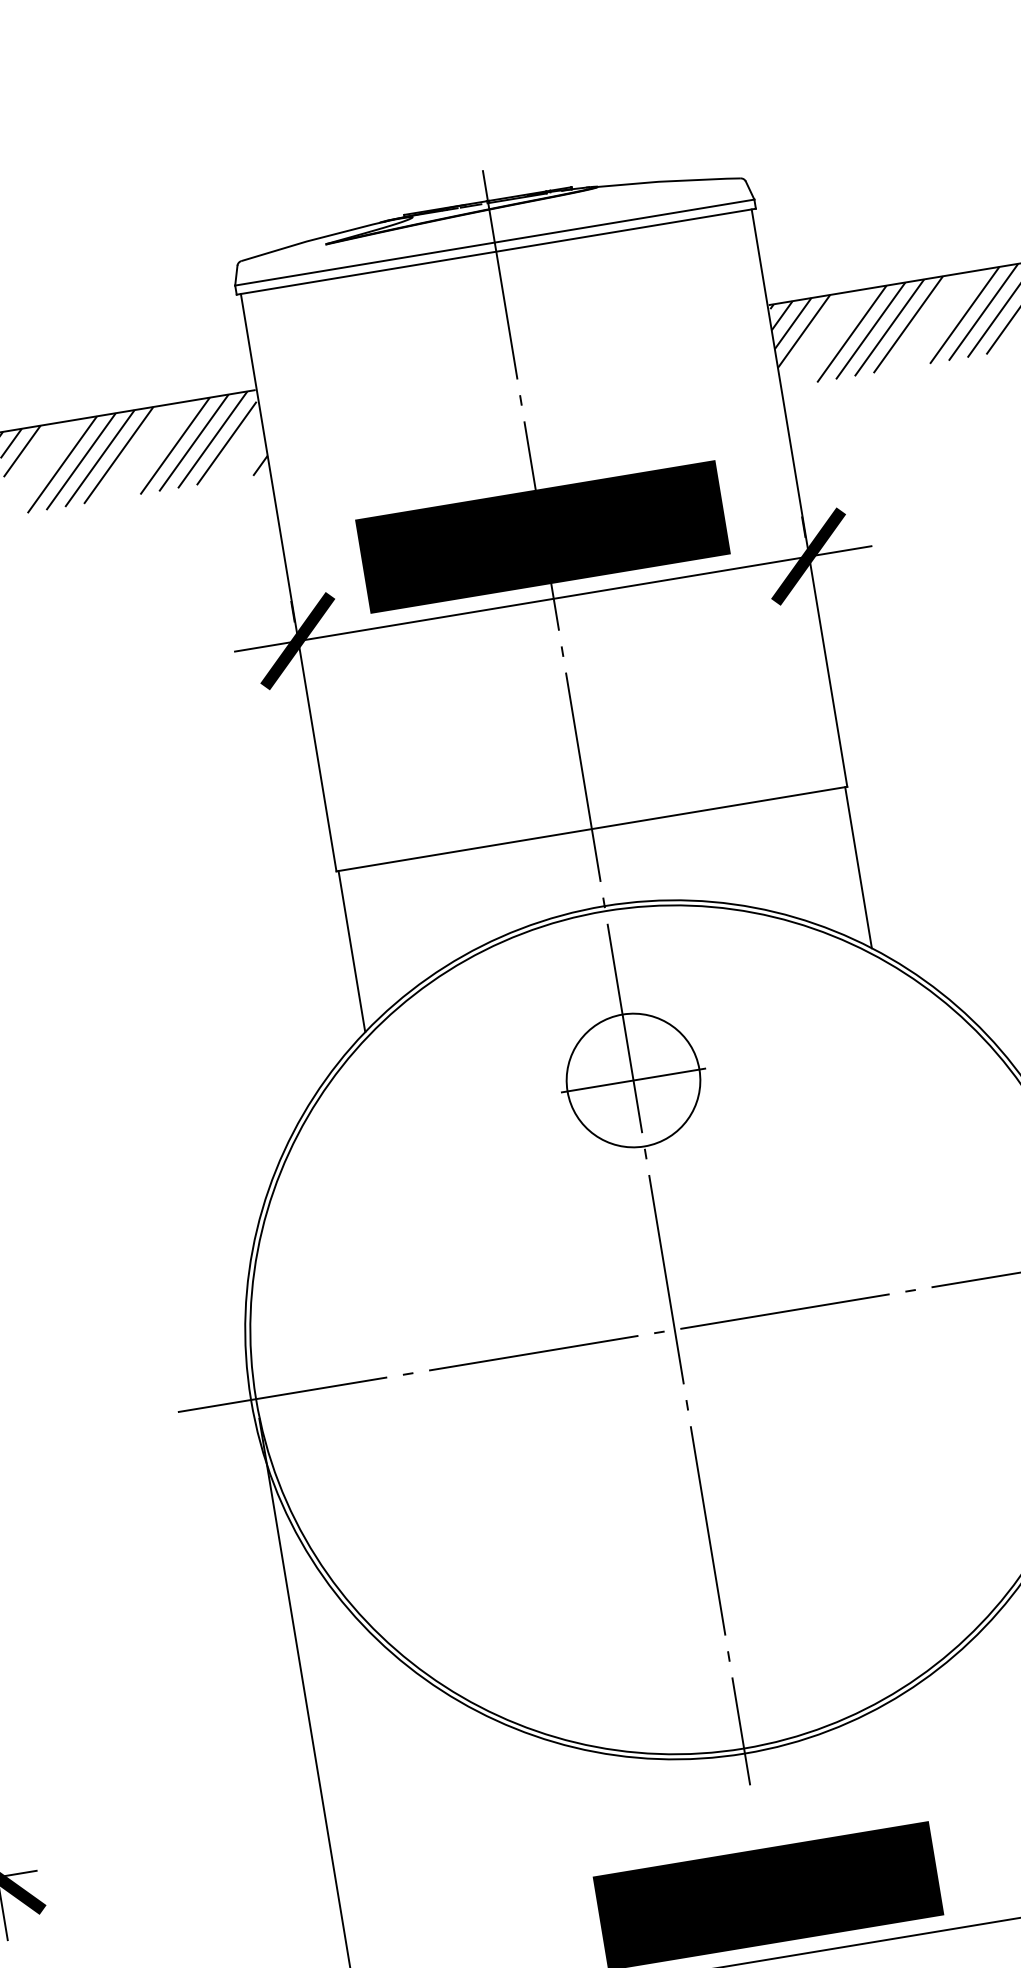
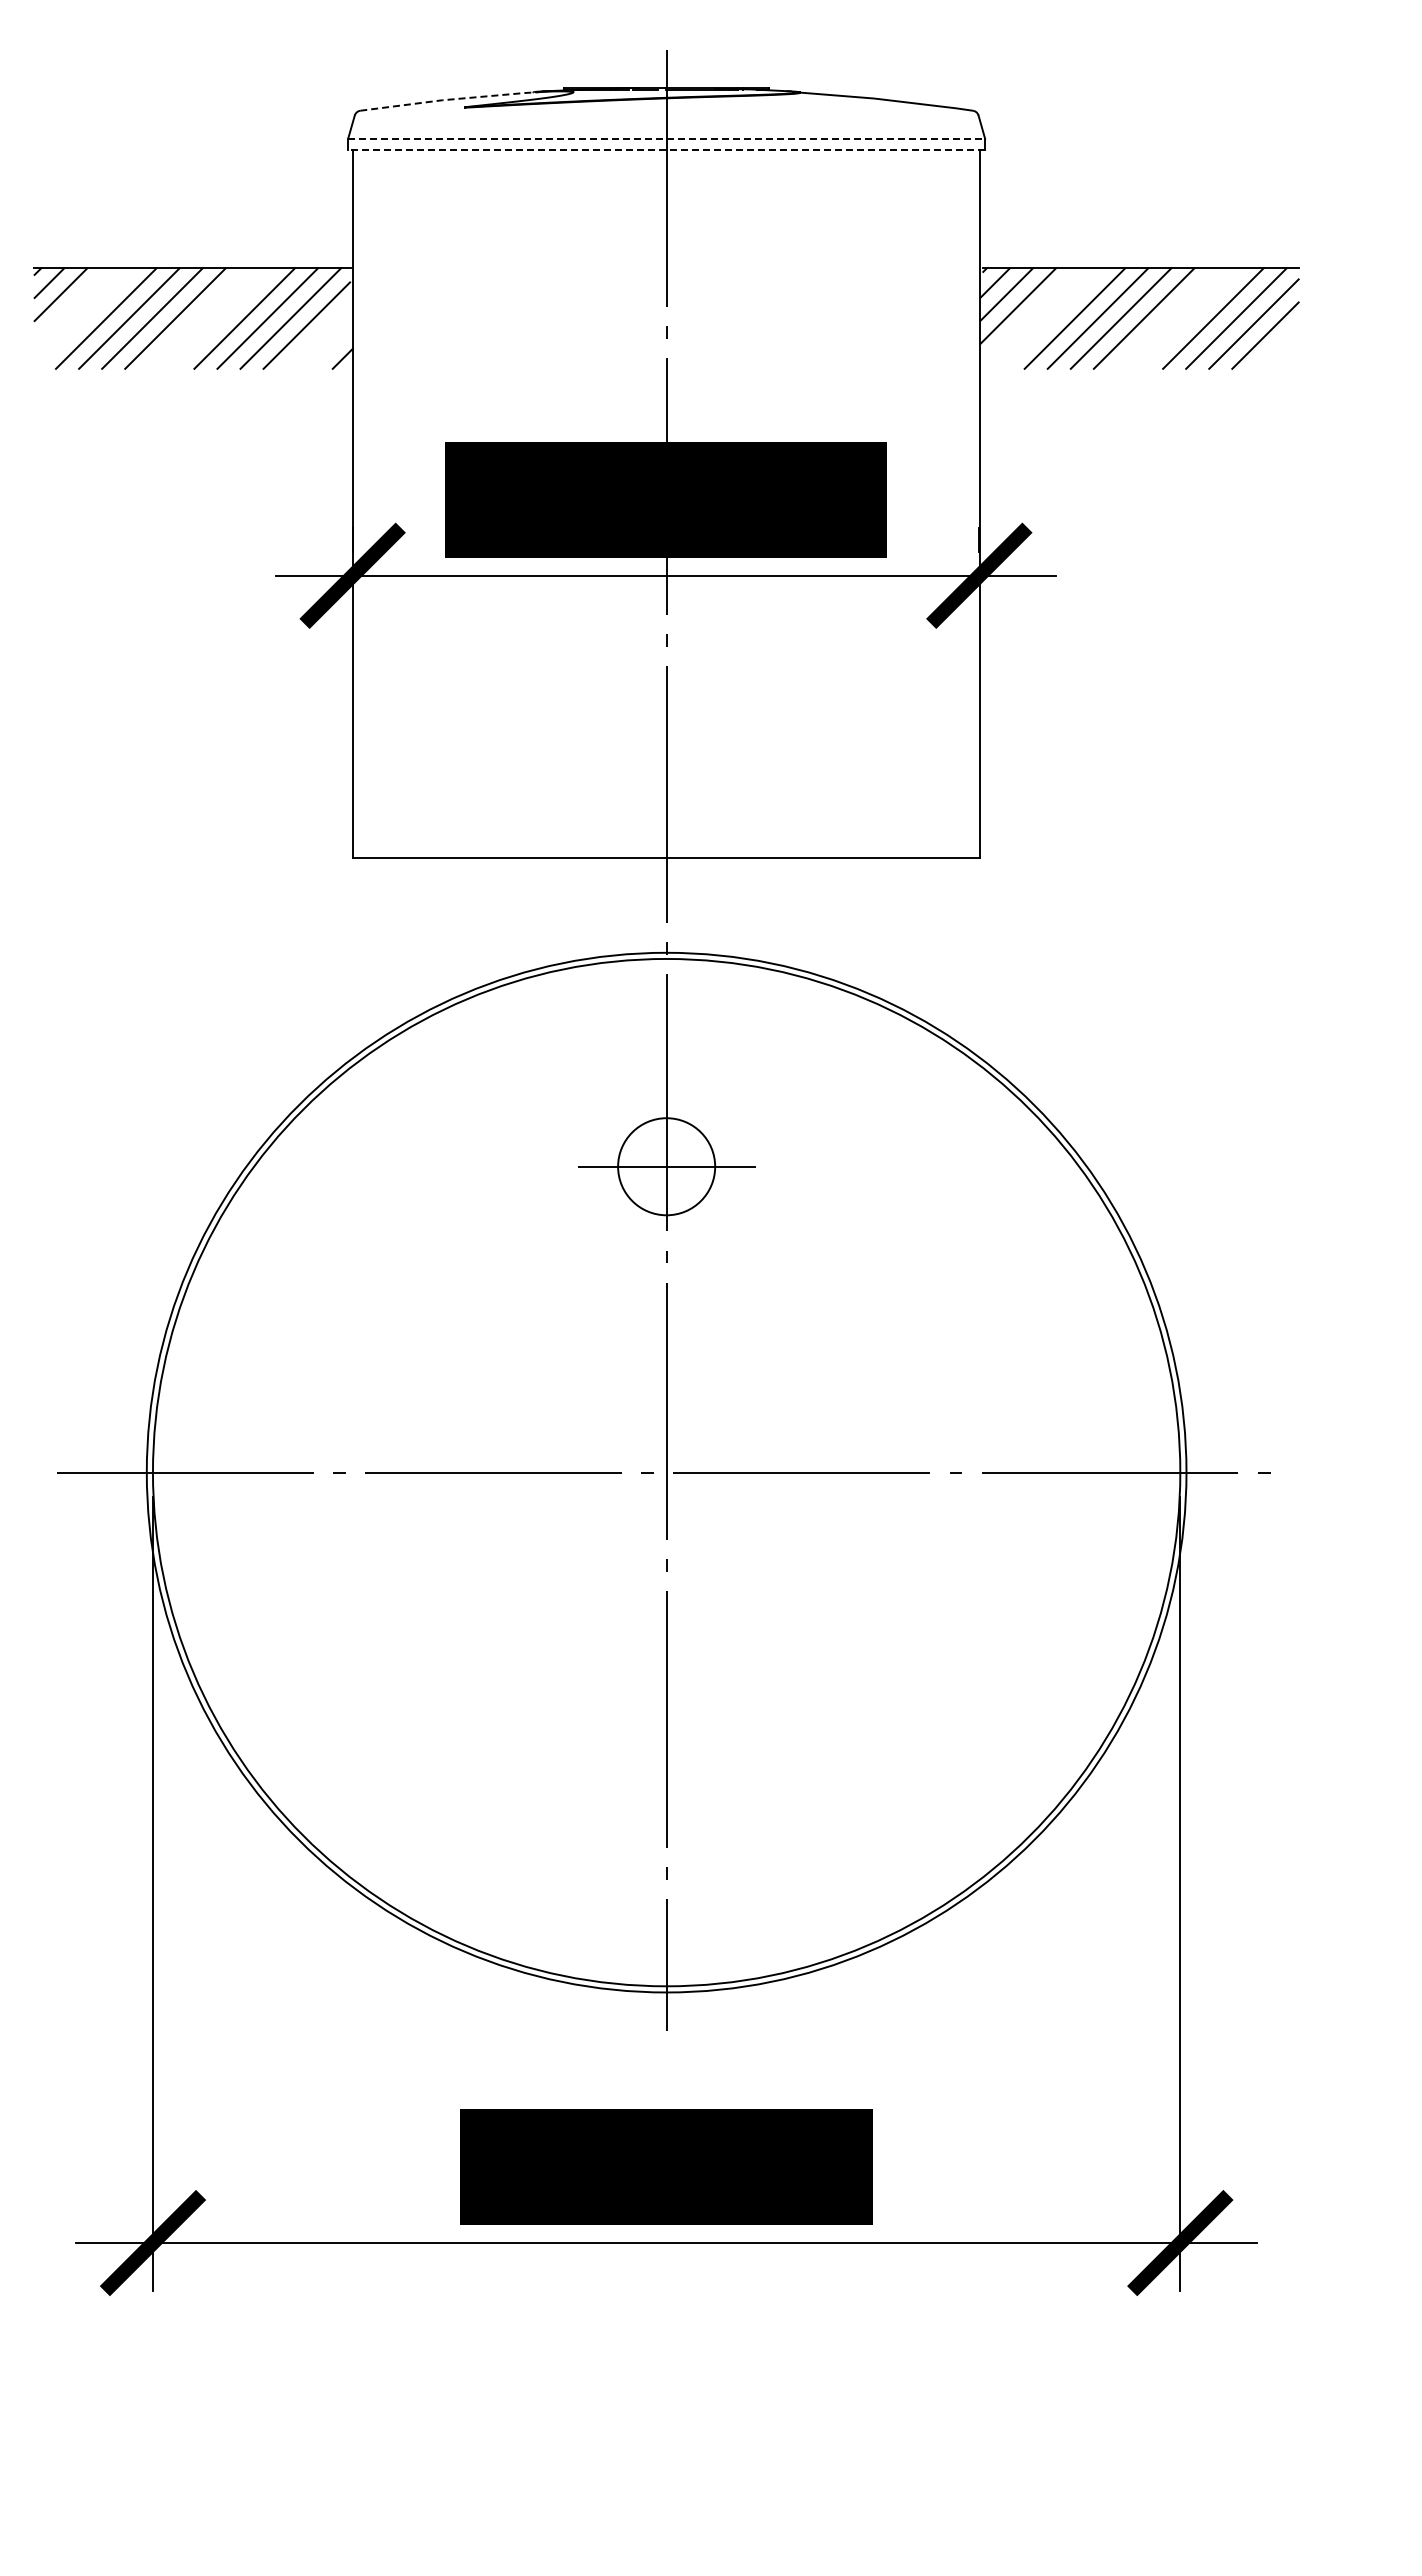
line: (314, 239) -> (451, 99), solid -> dashed
line: (495, 242) -> (667, 138), solid -> dashed
line: (496, 251) -> (666, 149), solid -> dashed
line: (858, 867) -> (977, 956), removed
line: (351, 951) -> (355, 956), removed
circle: (633, 1080) -> (666, 1166), size x0.6

